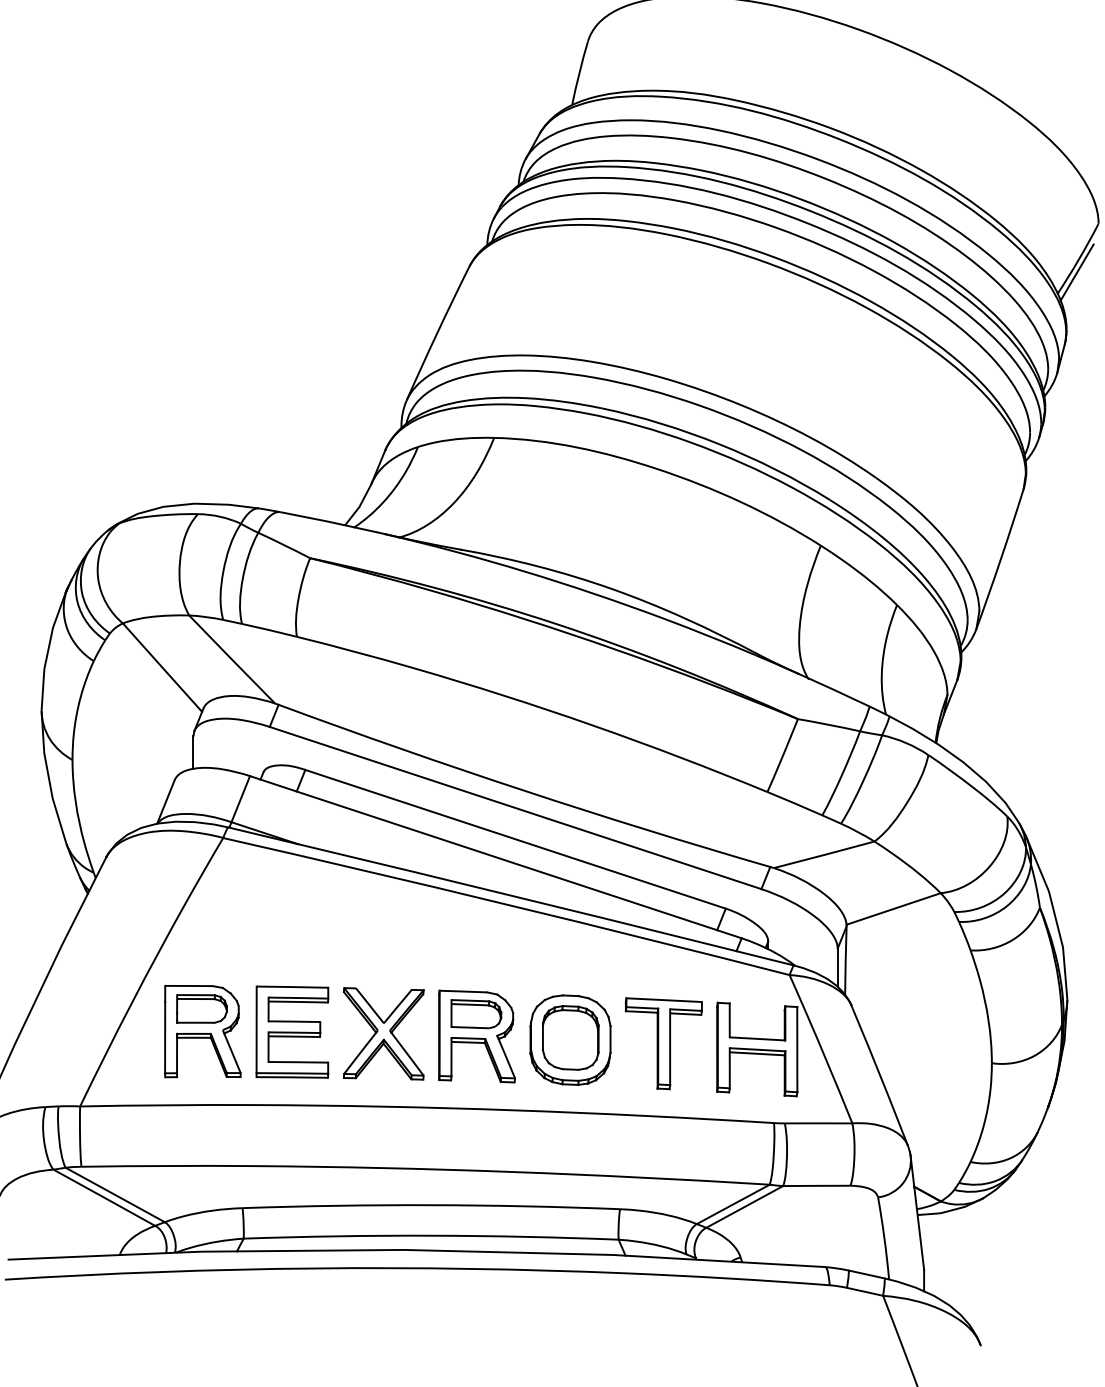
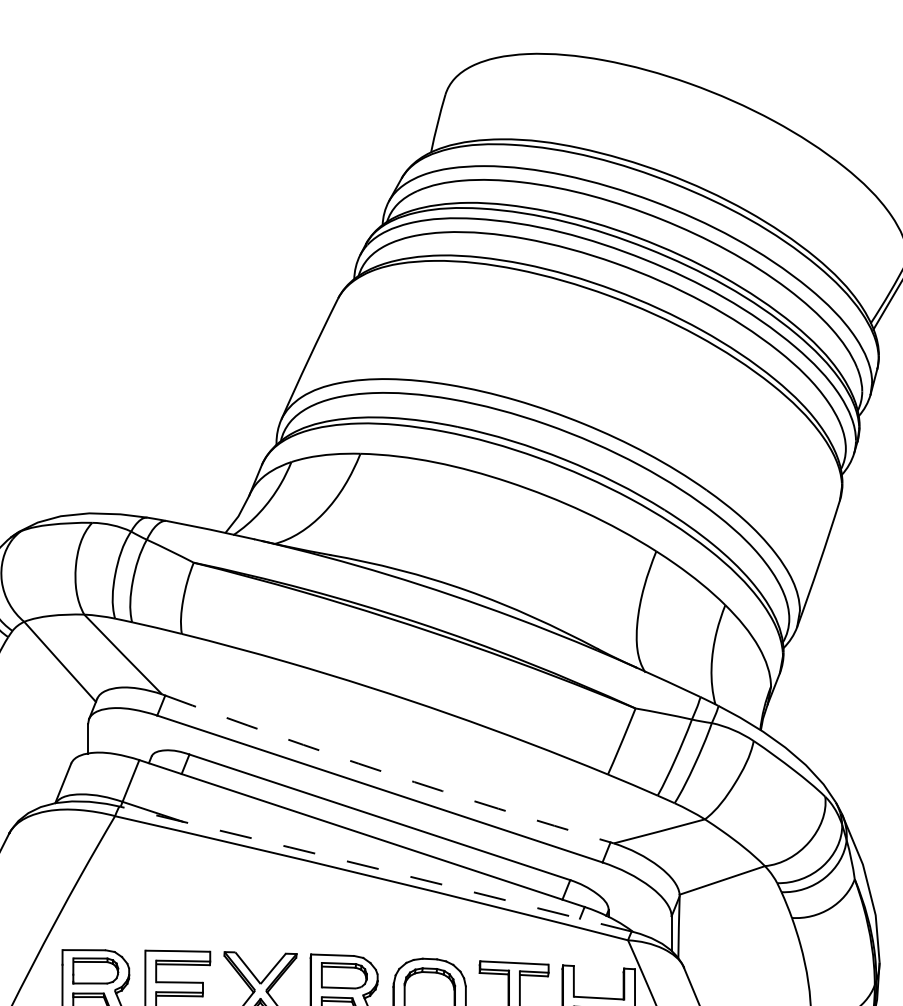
arc: (523, 790) -> (387, 773), solid -> dashed
line: (511, 895) -> (376, 868), solid -> dashed

